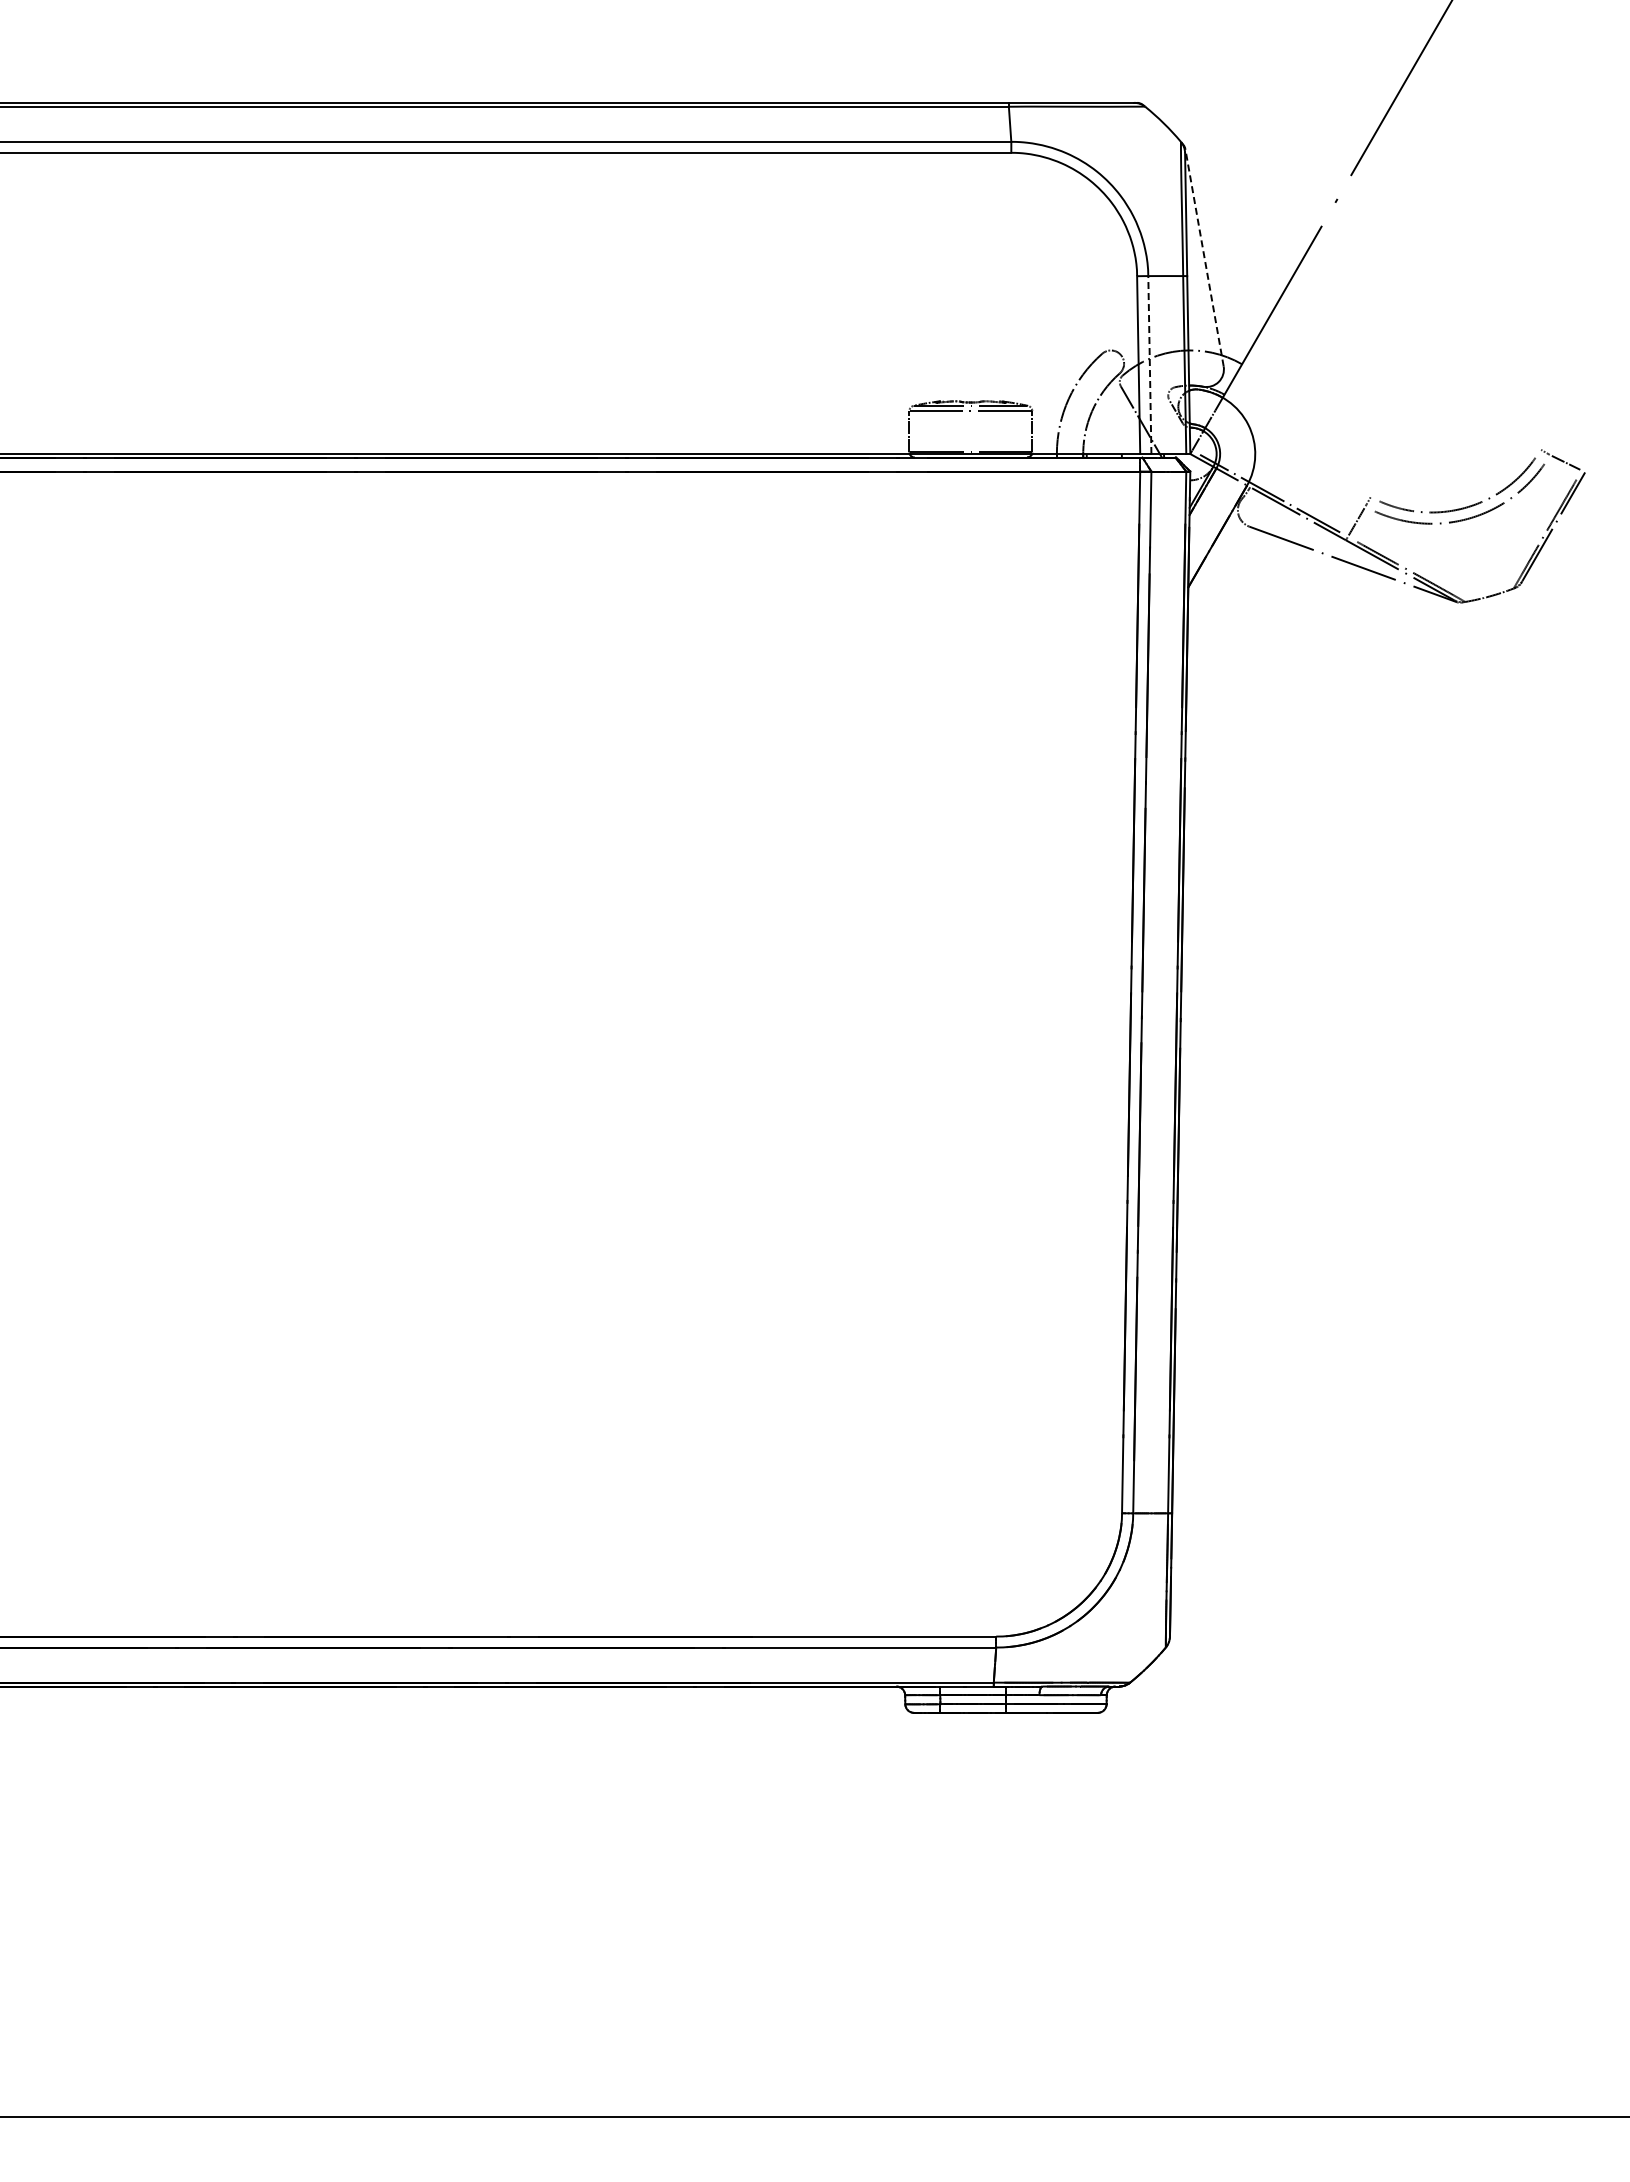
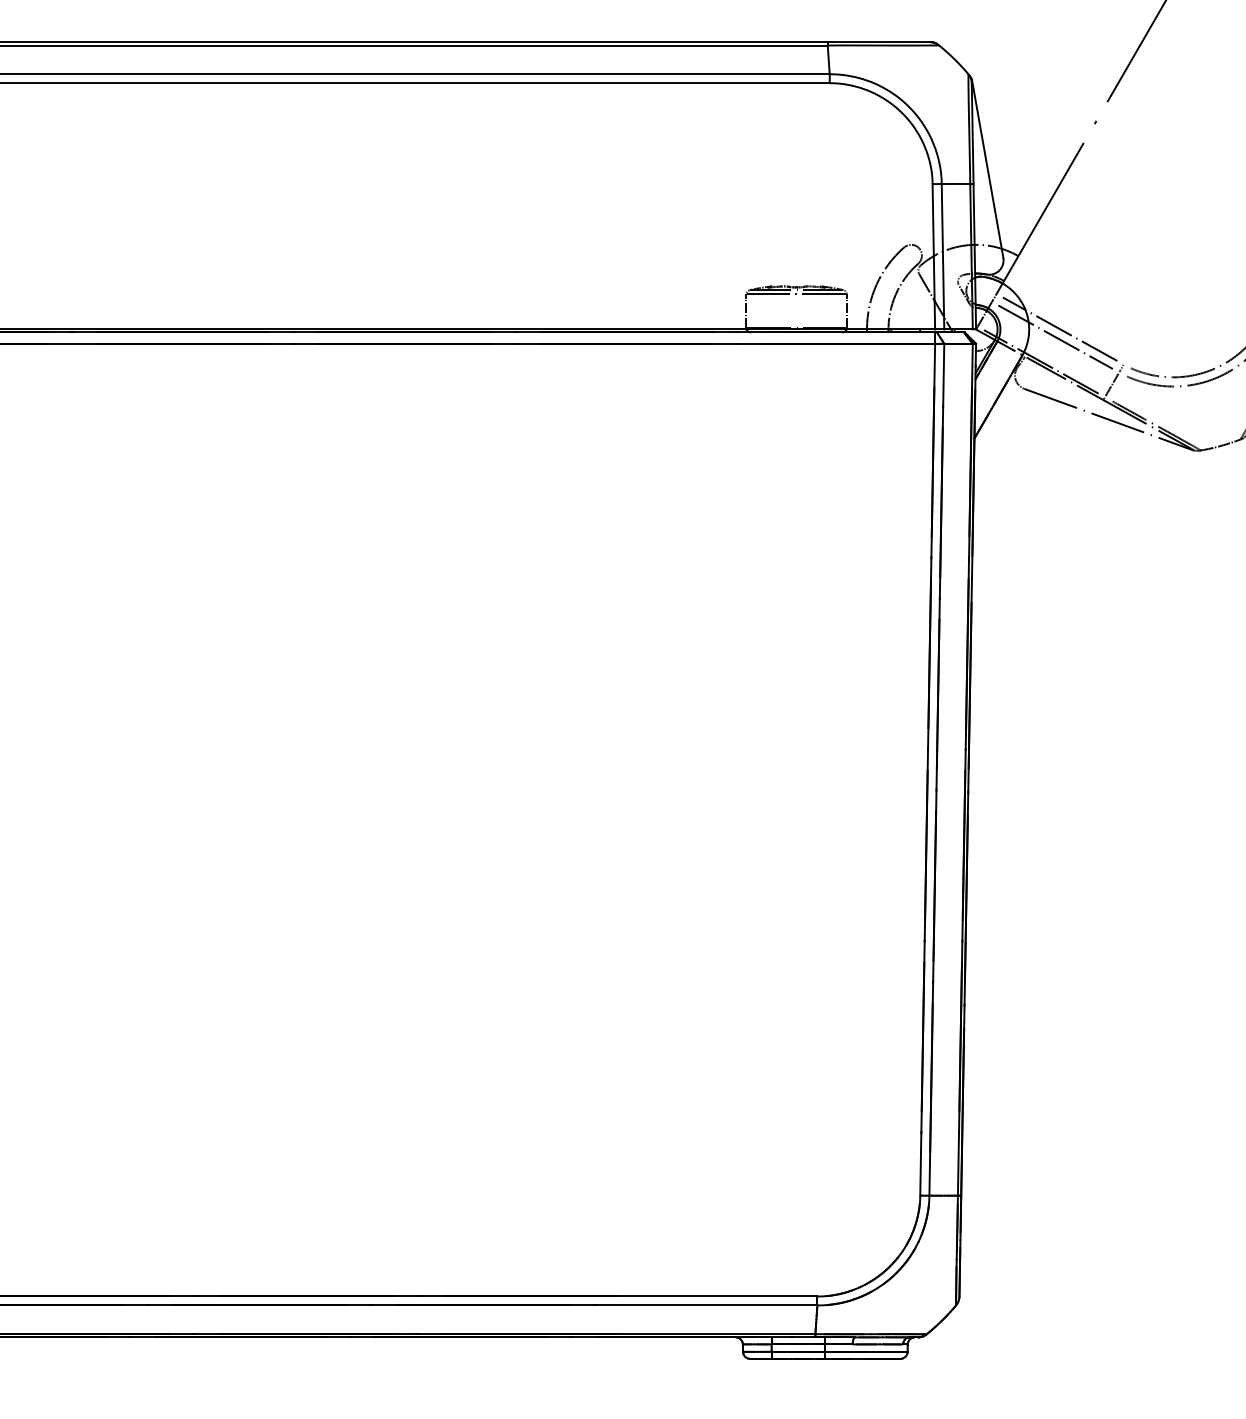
line: (1204, 257) -> (987, 168), dashed -> solid
line: (1149, 365) -> (942, 257), dashed -> solid
line: (1293, 453) -> (1060, 329), added
line: (1287, 463) -> (1055, 337), added

